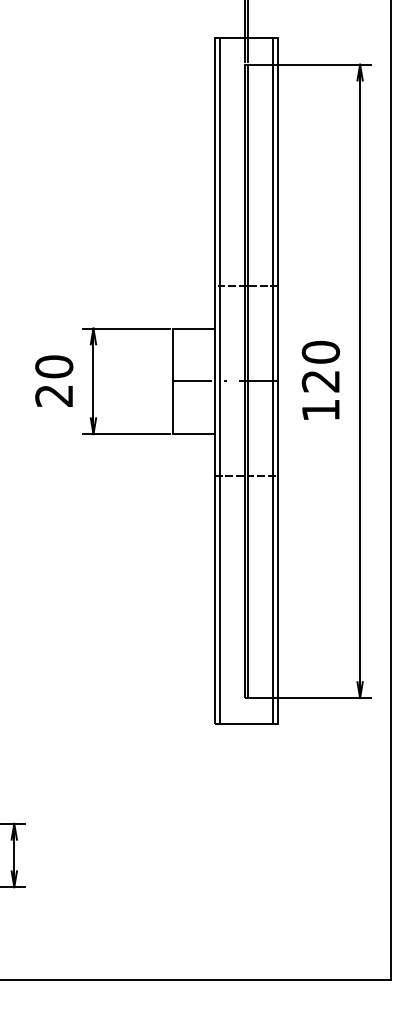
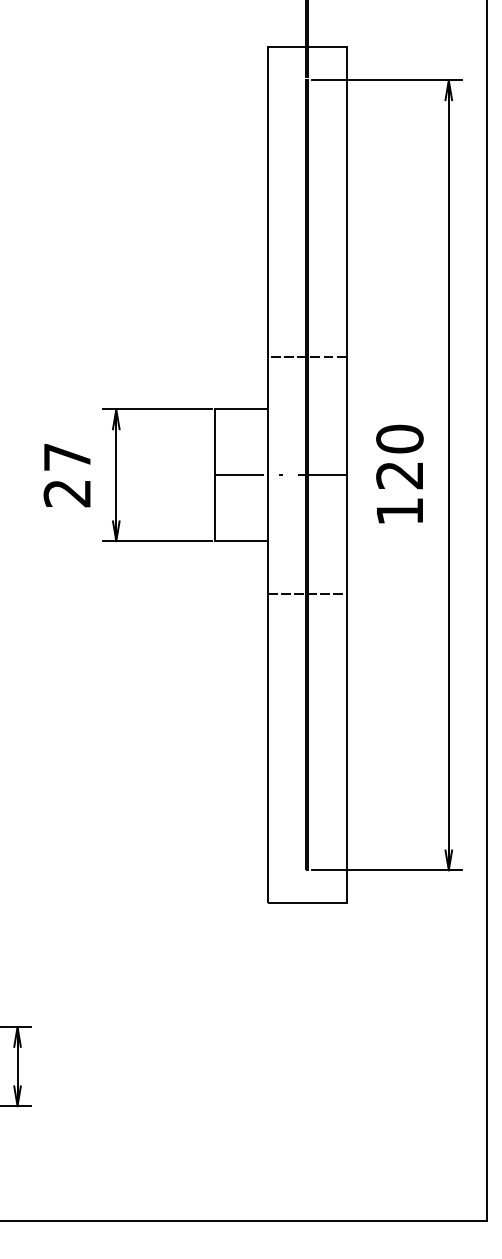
text: (54, 367) -> (67, 457), 20 -> 27
line: (220, 381) -> (274, 475), removed
line: (273, 381) -> (340, 475), removed

